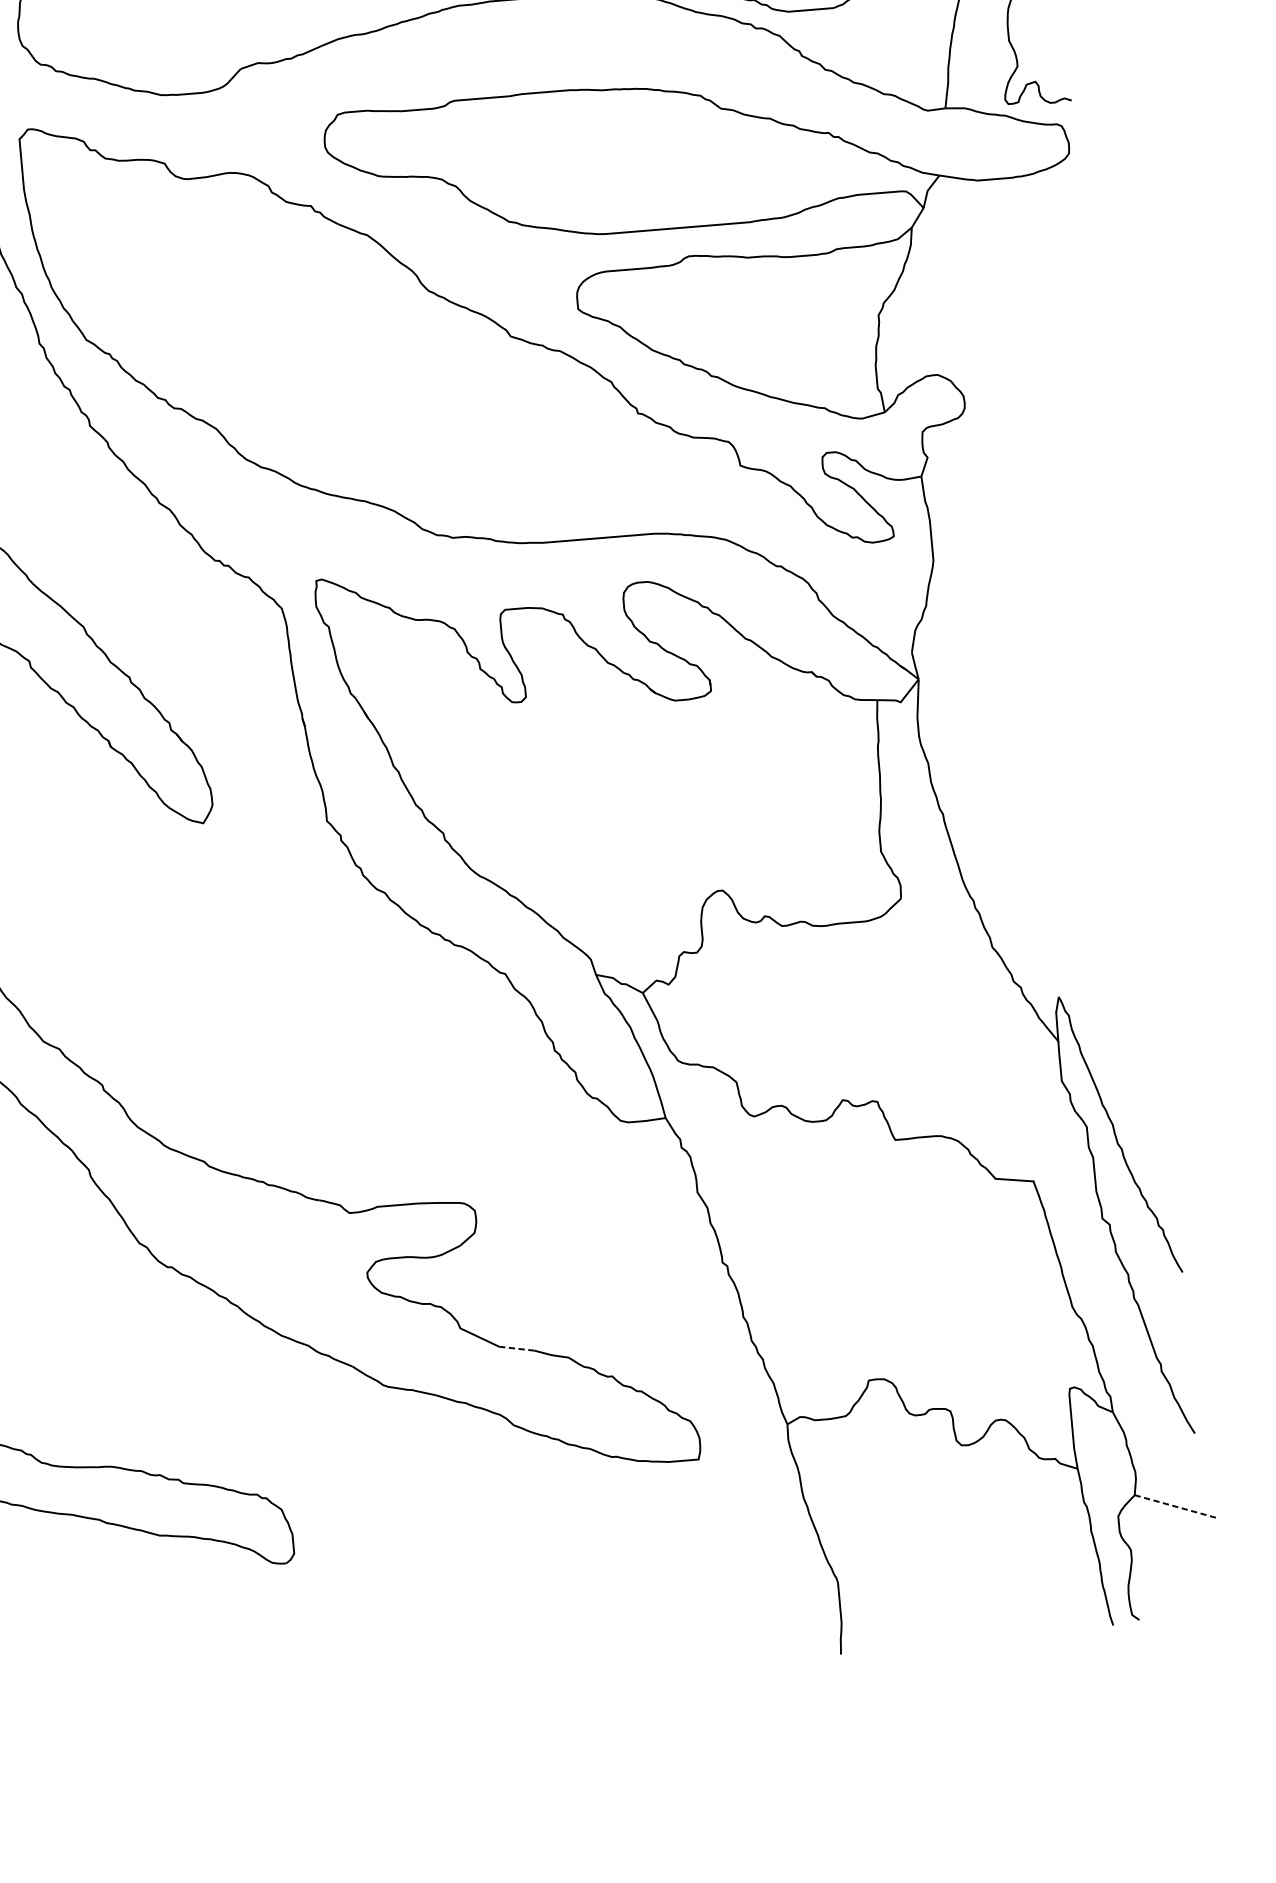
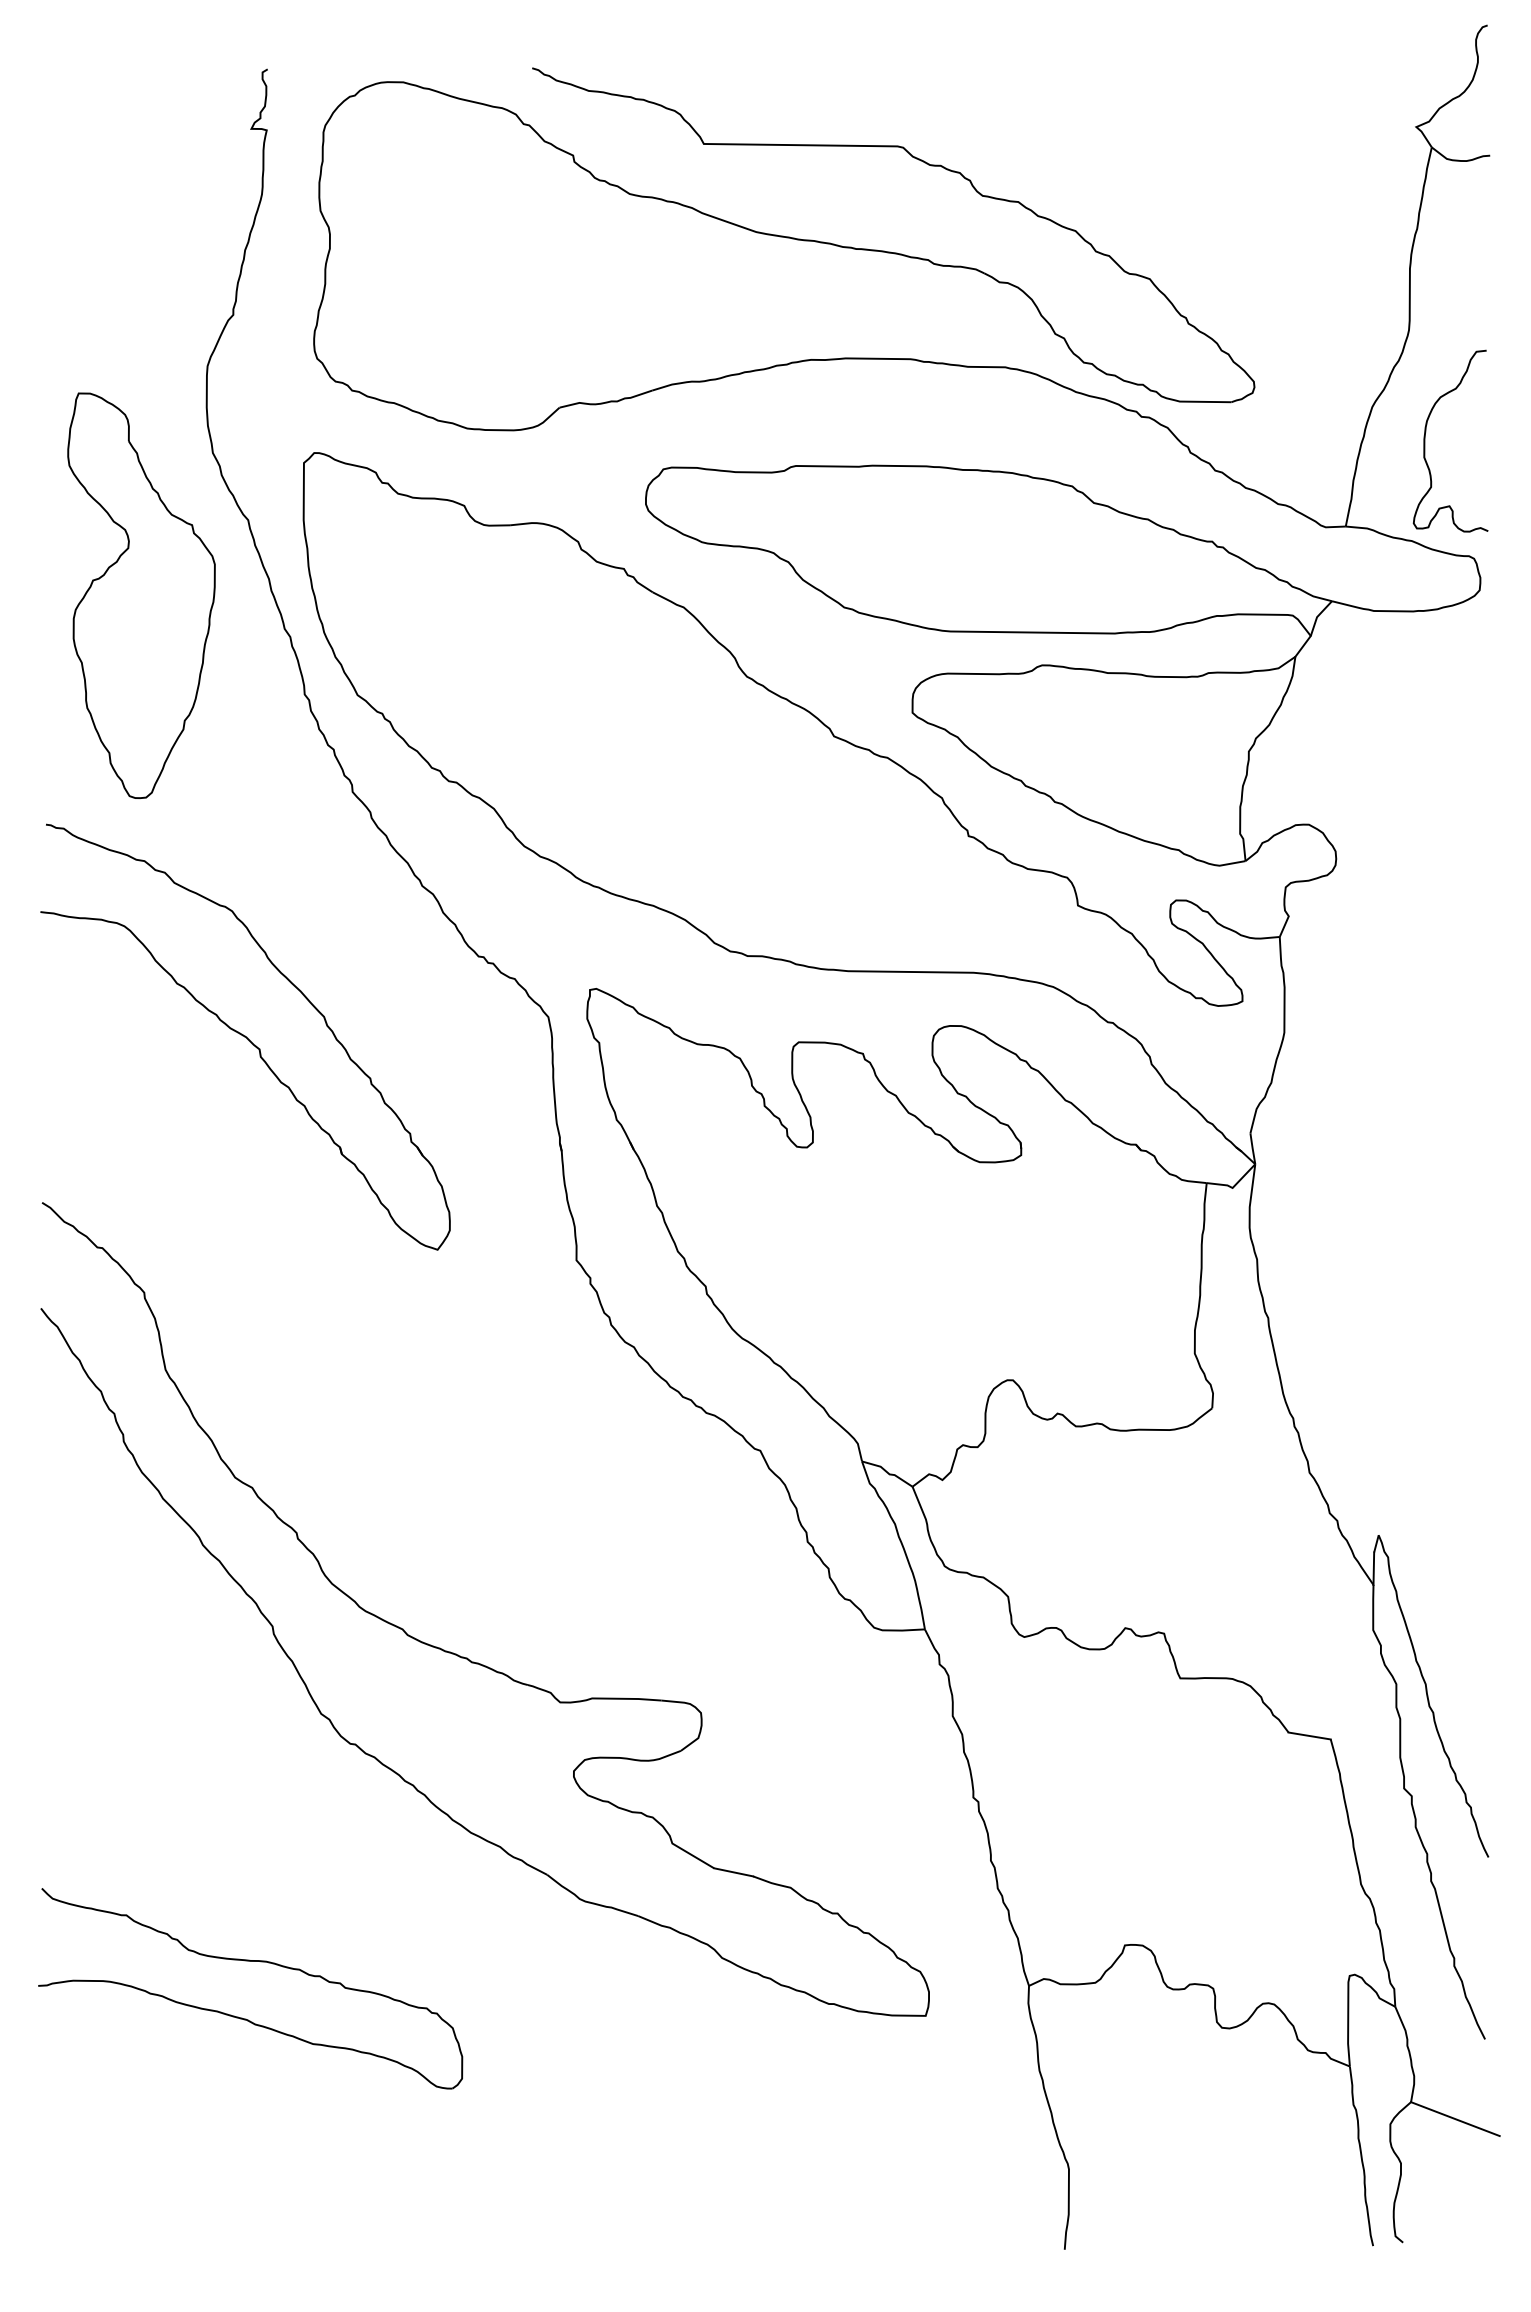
line: (516, 1348) -> (733, 1872), dashed -> solid
line: (1174, 1506) -> (1454, 2118), dashed -> solid

